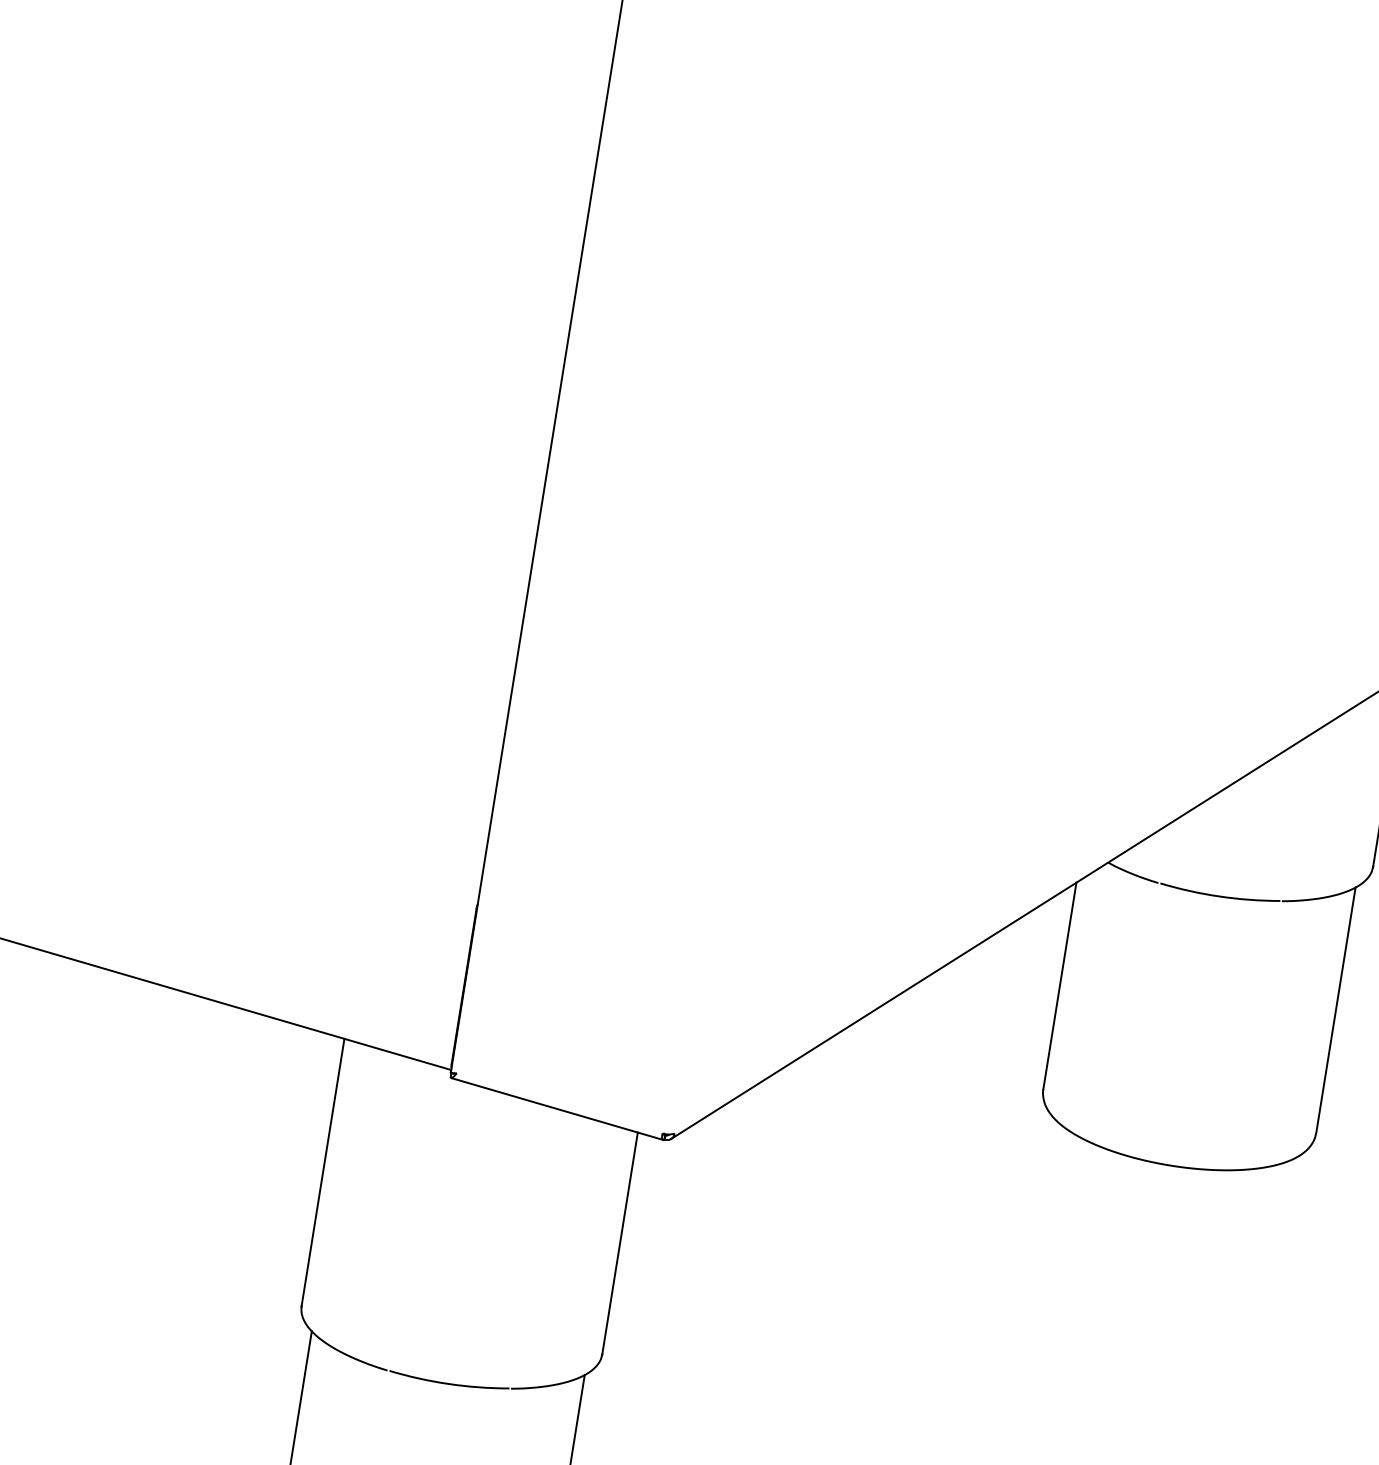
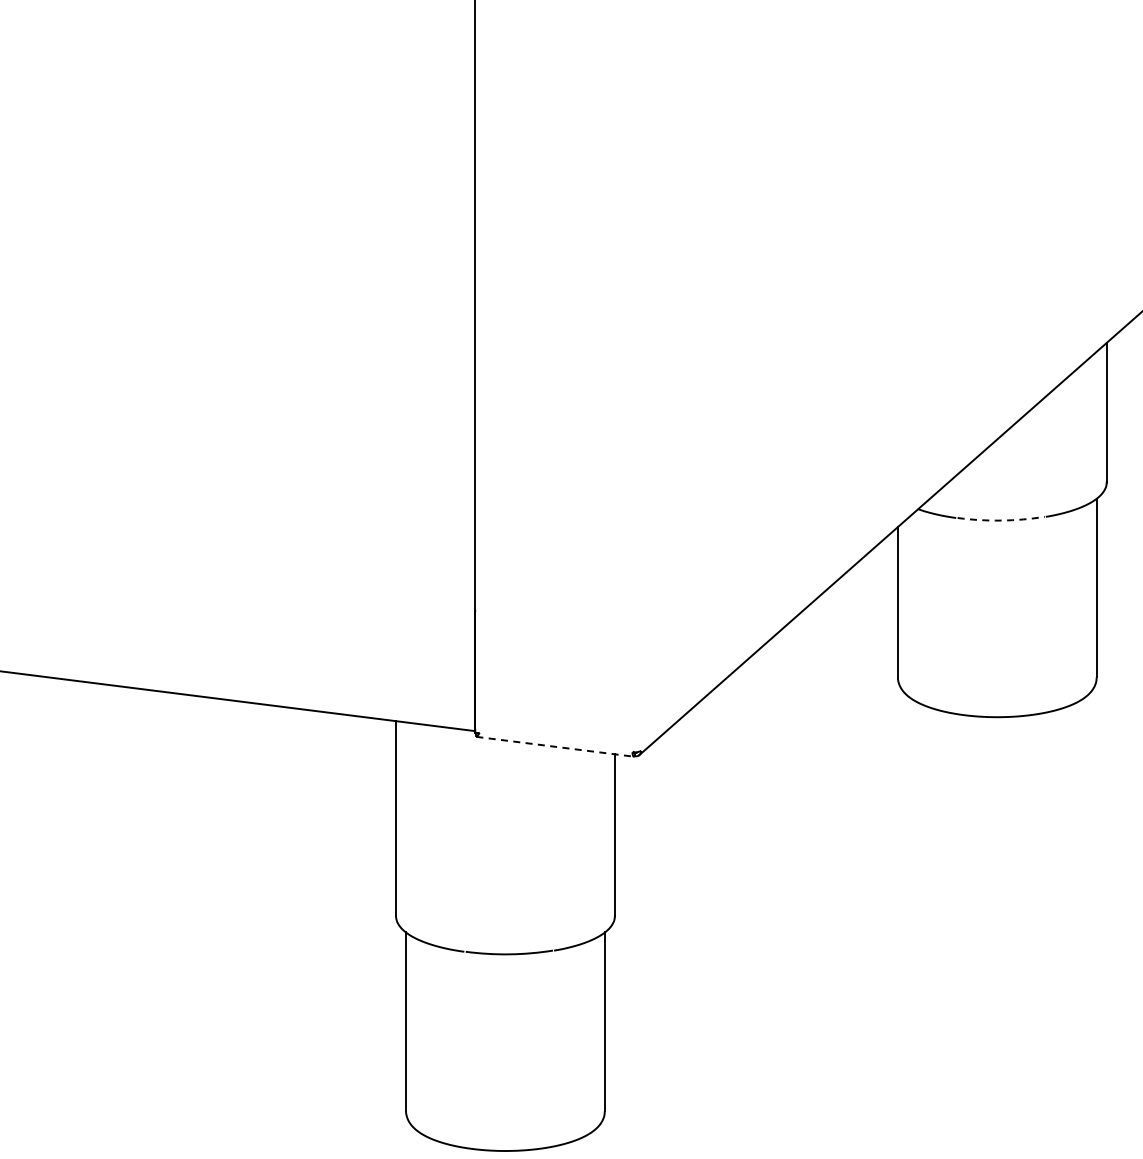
arc: (1220, 896) -> (1001, 520), solid -> dashed
line: (557, 1108) -> (555, 746), solid -> dashed

